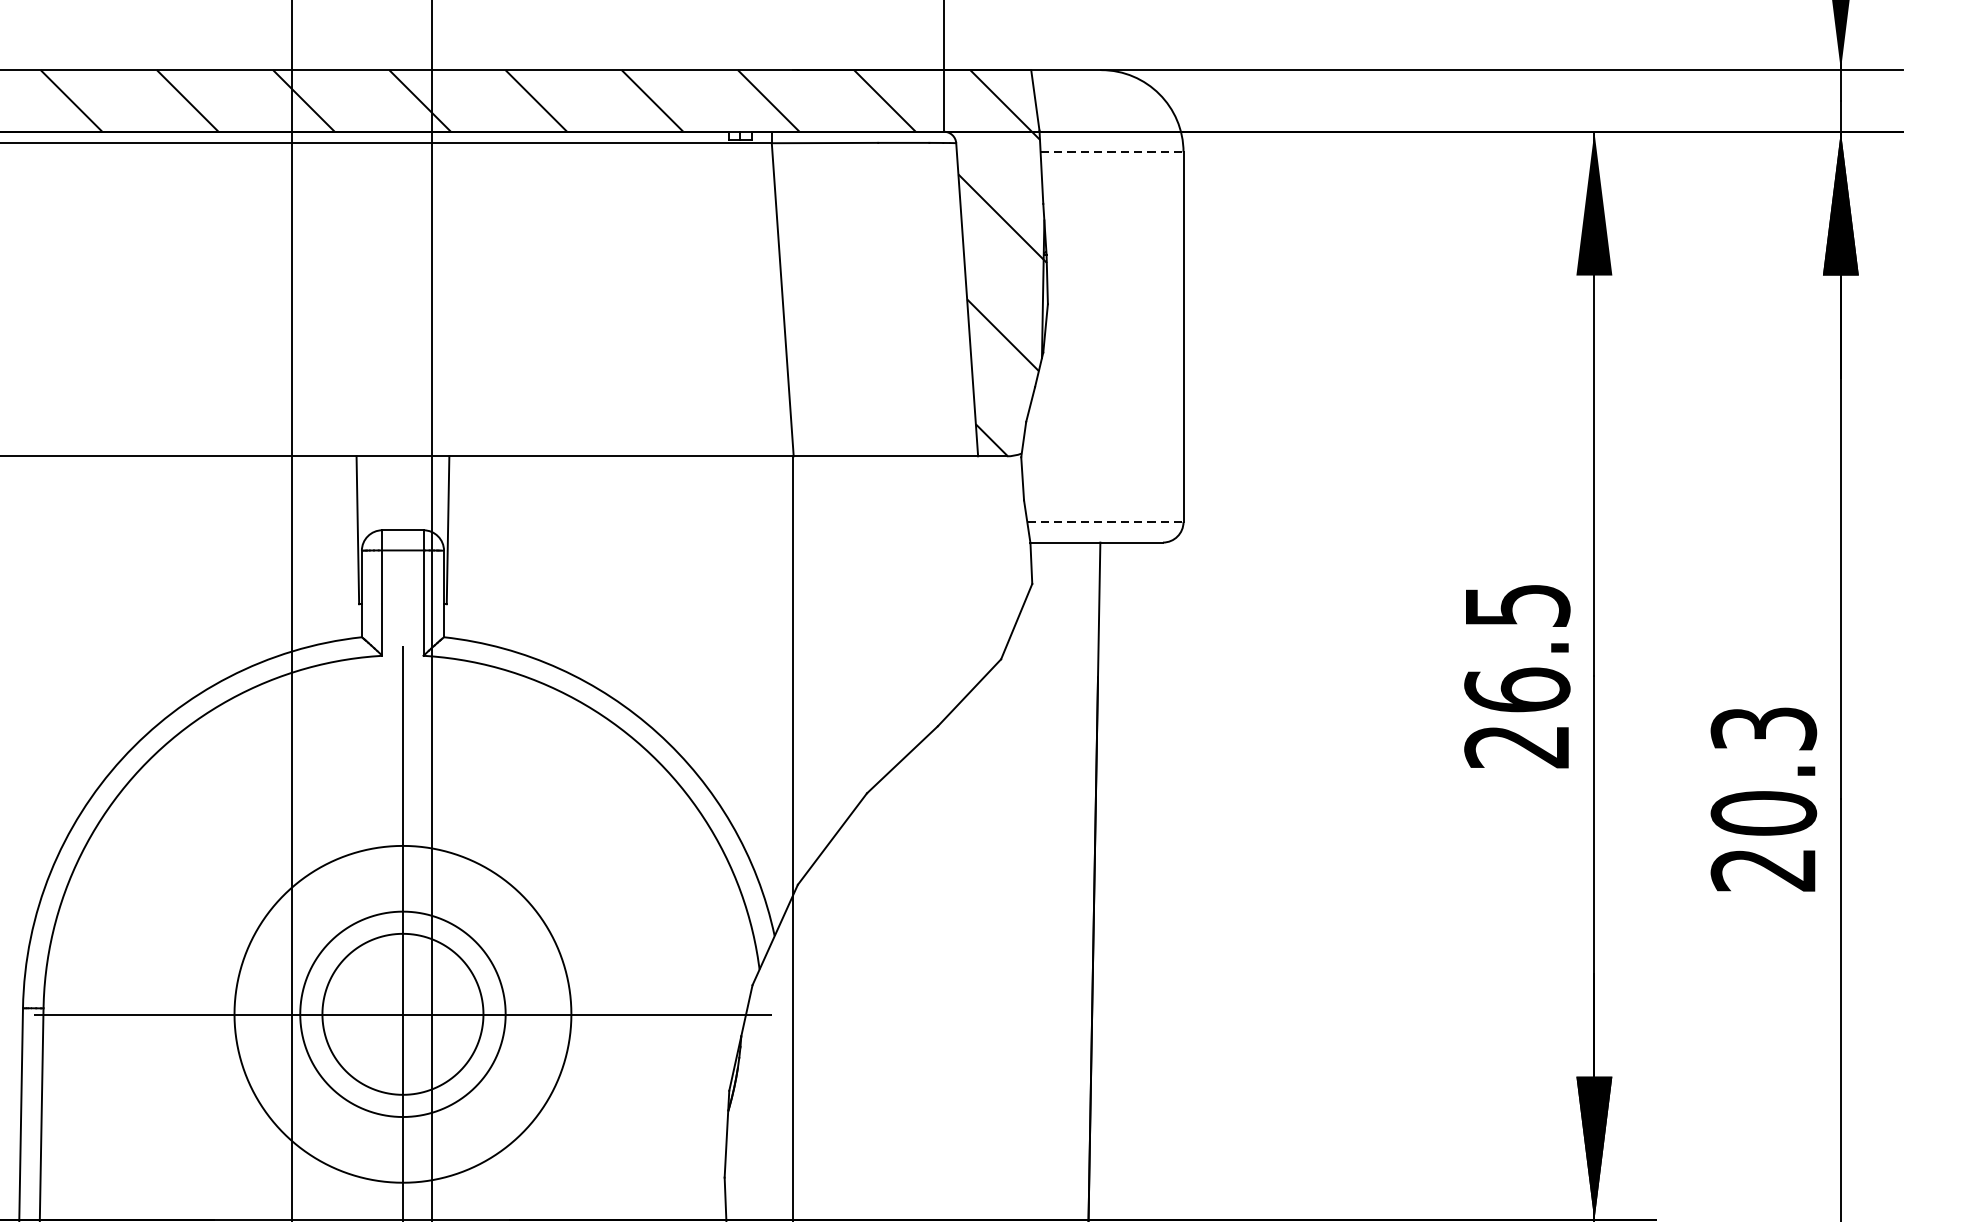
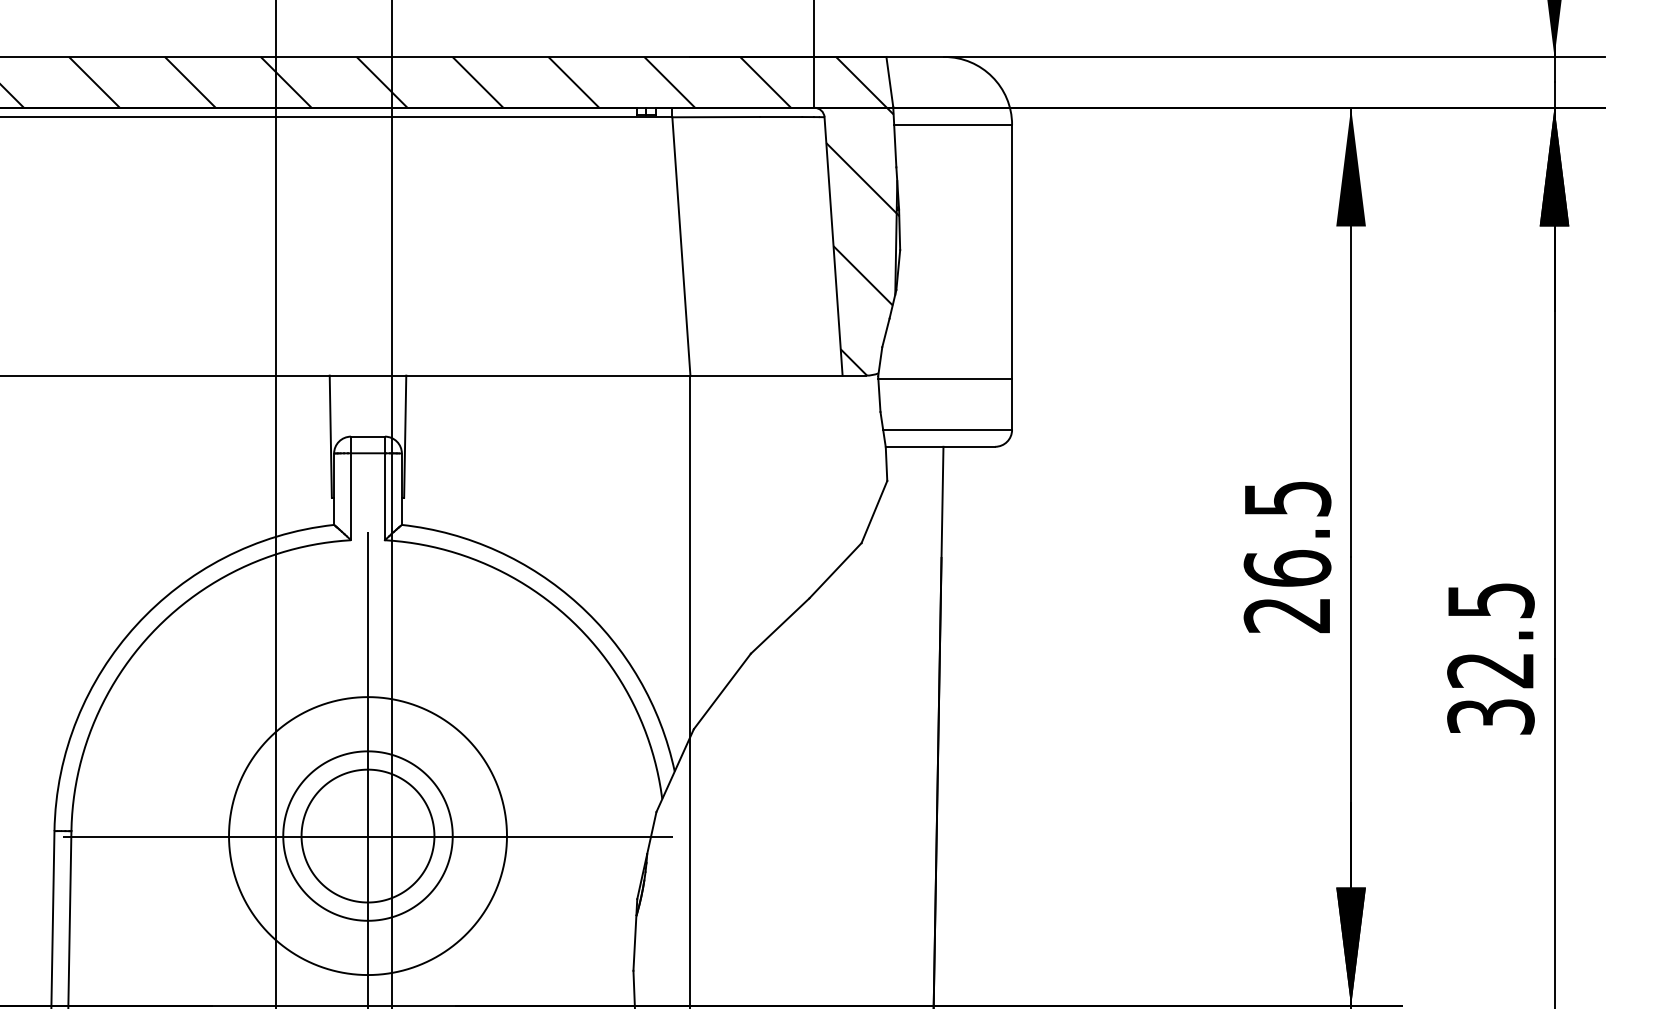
line: (1112, 151) -> (953, 124), dashed -> solid
line: (1102, 461) -> (945, 379), added
line: (1106, 521) -> (948, 429), dashed -> solid
text: (1763, 799) -> (1490, 658), 20.3 -> 32.5

